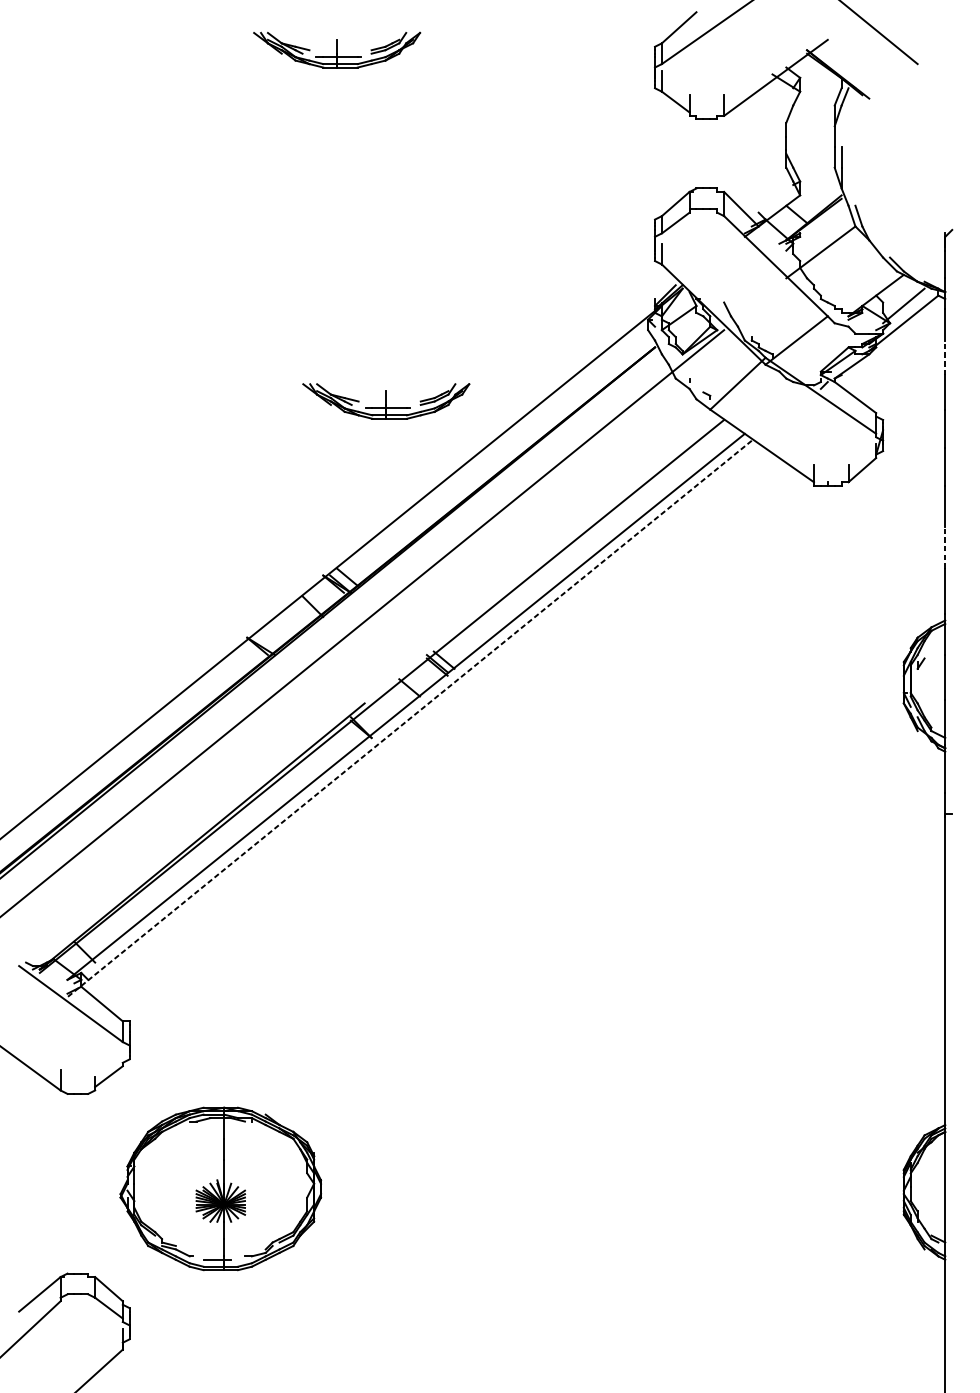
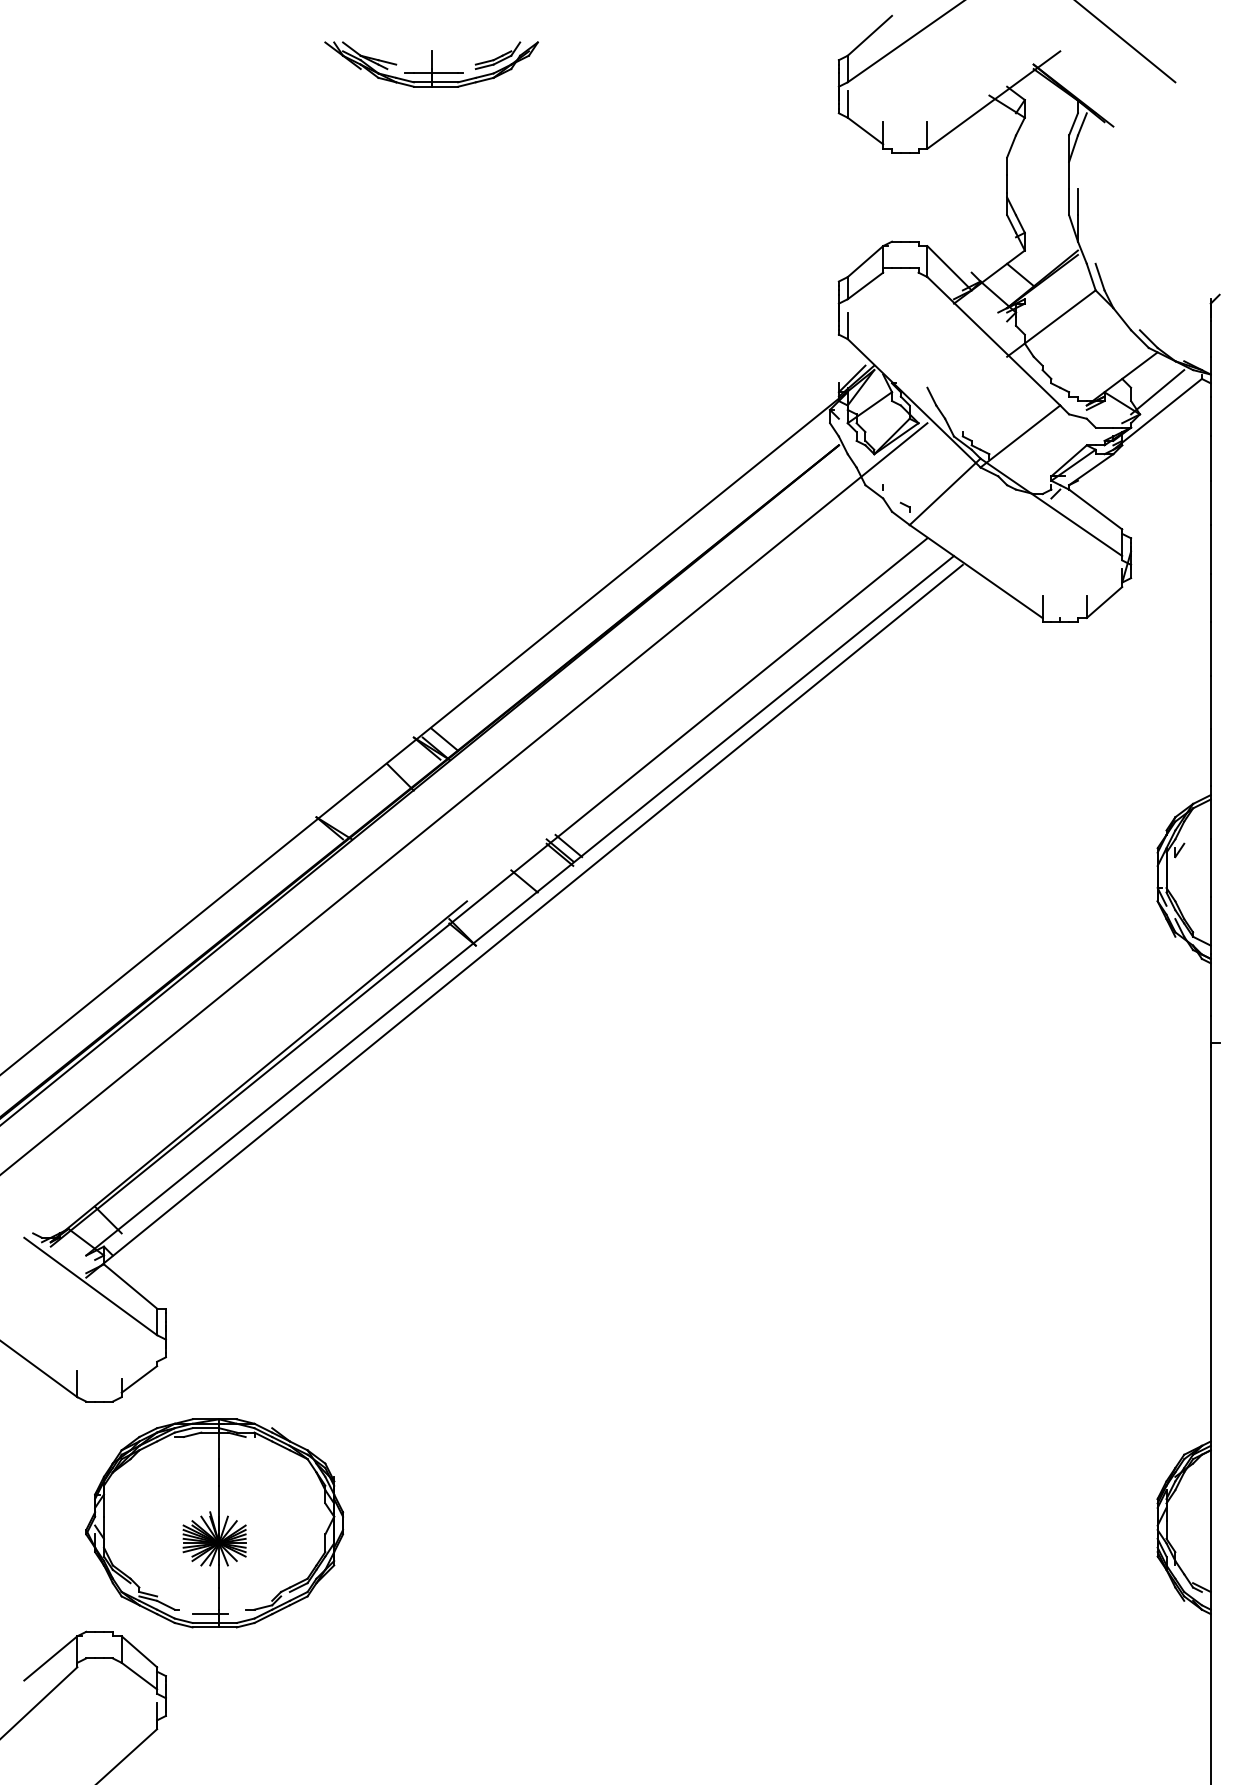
line: (945, 357) -> (1210, 458), dashed -> solid
part: (386, 401) -> (494, 514), removed
line: (945, 548) -> (1210, 702), dashed -> solid
line: (409, 719) -> (524, 921), dashed -> solid
part: (220, 1189) -> (214, 1523), moved

